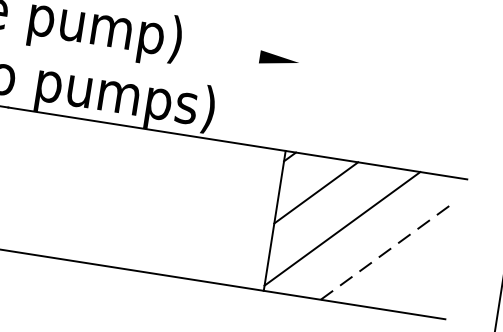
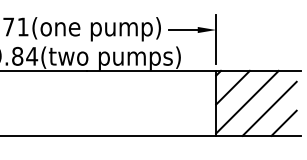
line: (228, 53) -> (183, 30), added
line: (296, 83) -> (216, 39), added
line: (389, 250) -> (270, 108), dashed -> solid
line: (413, 284) -> (283, 122), added

